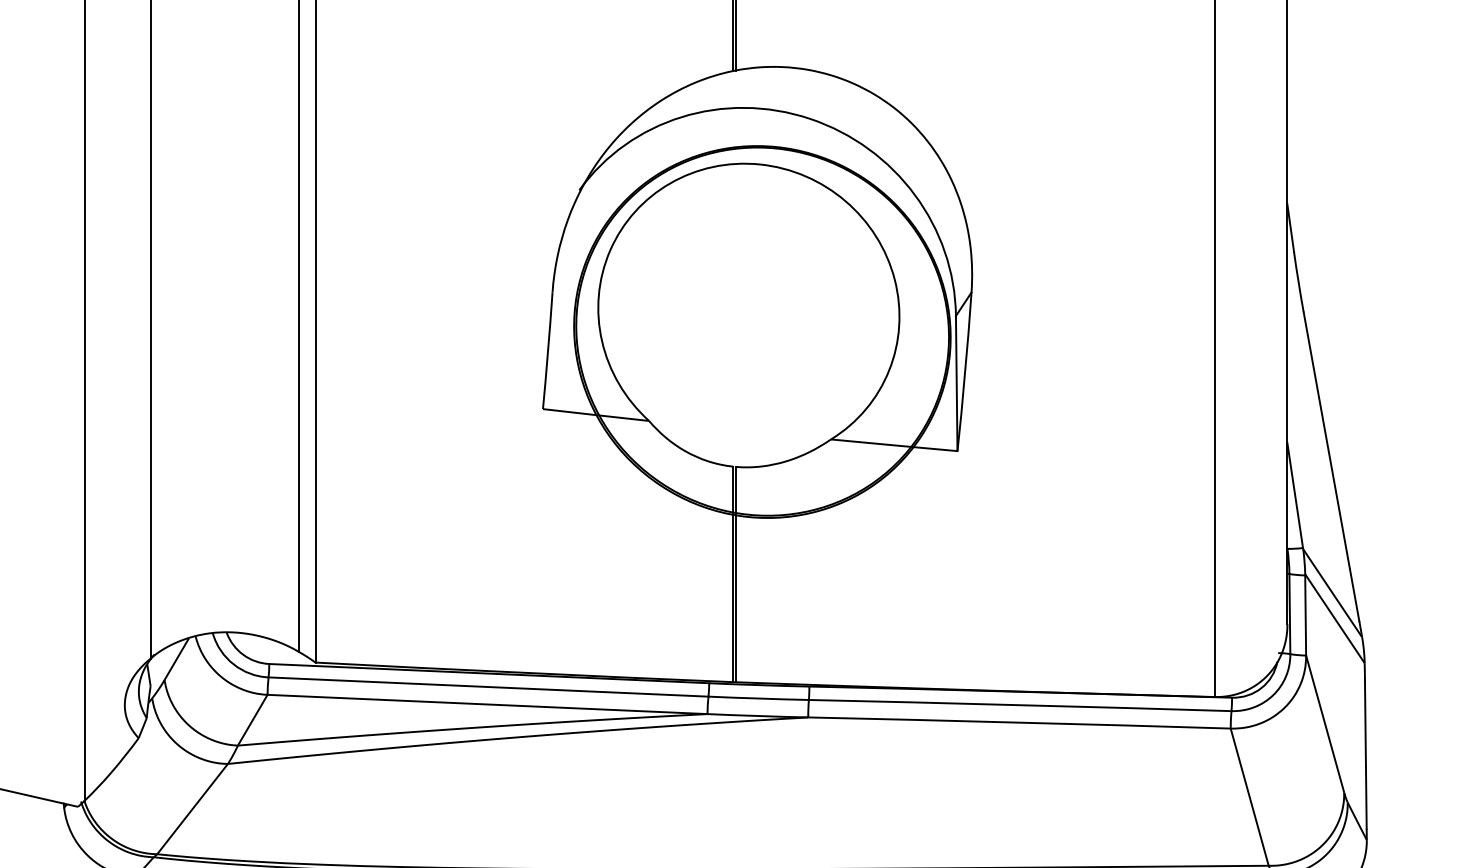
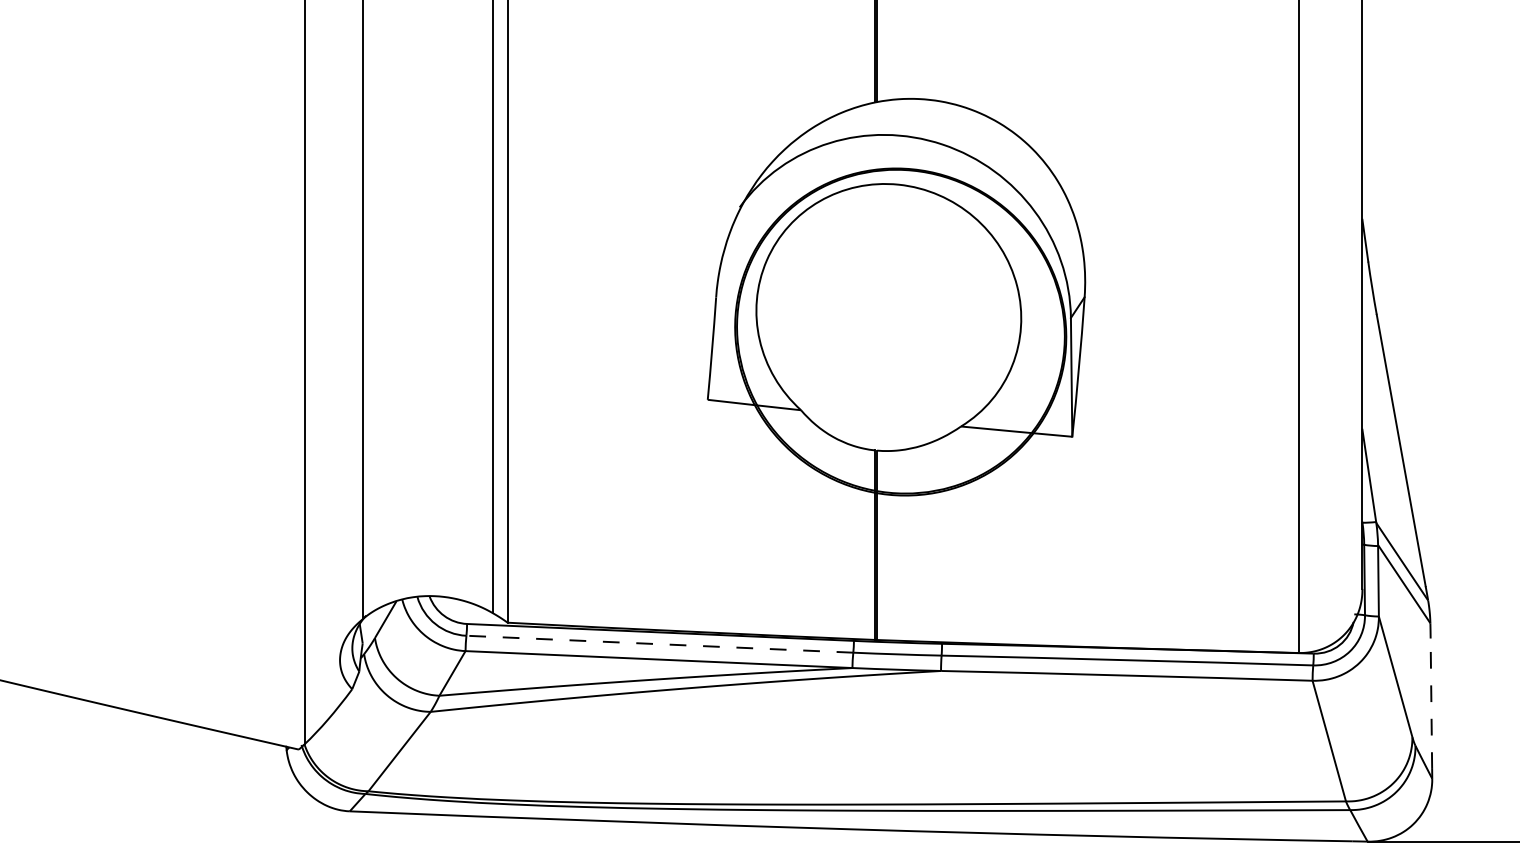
line: (488, 687) -> (659, 644), solid -> dashed
line: (1365, 754) -> (1431, 703), solid -> dashed

